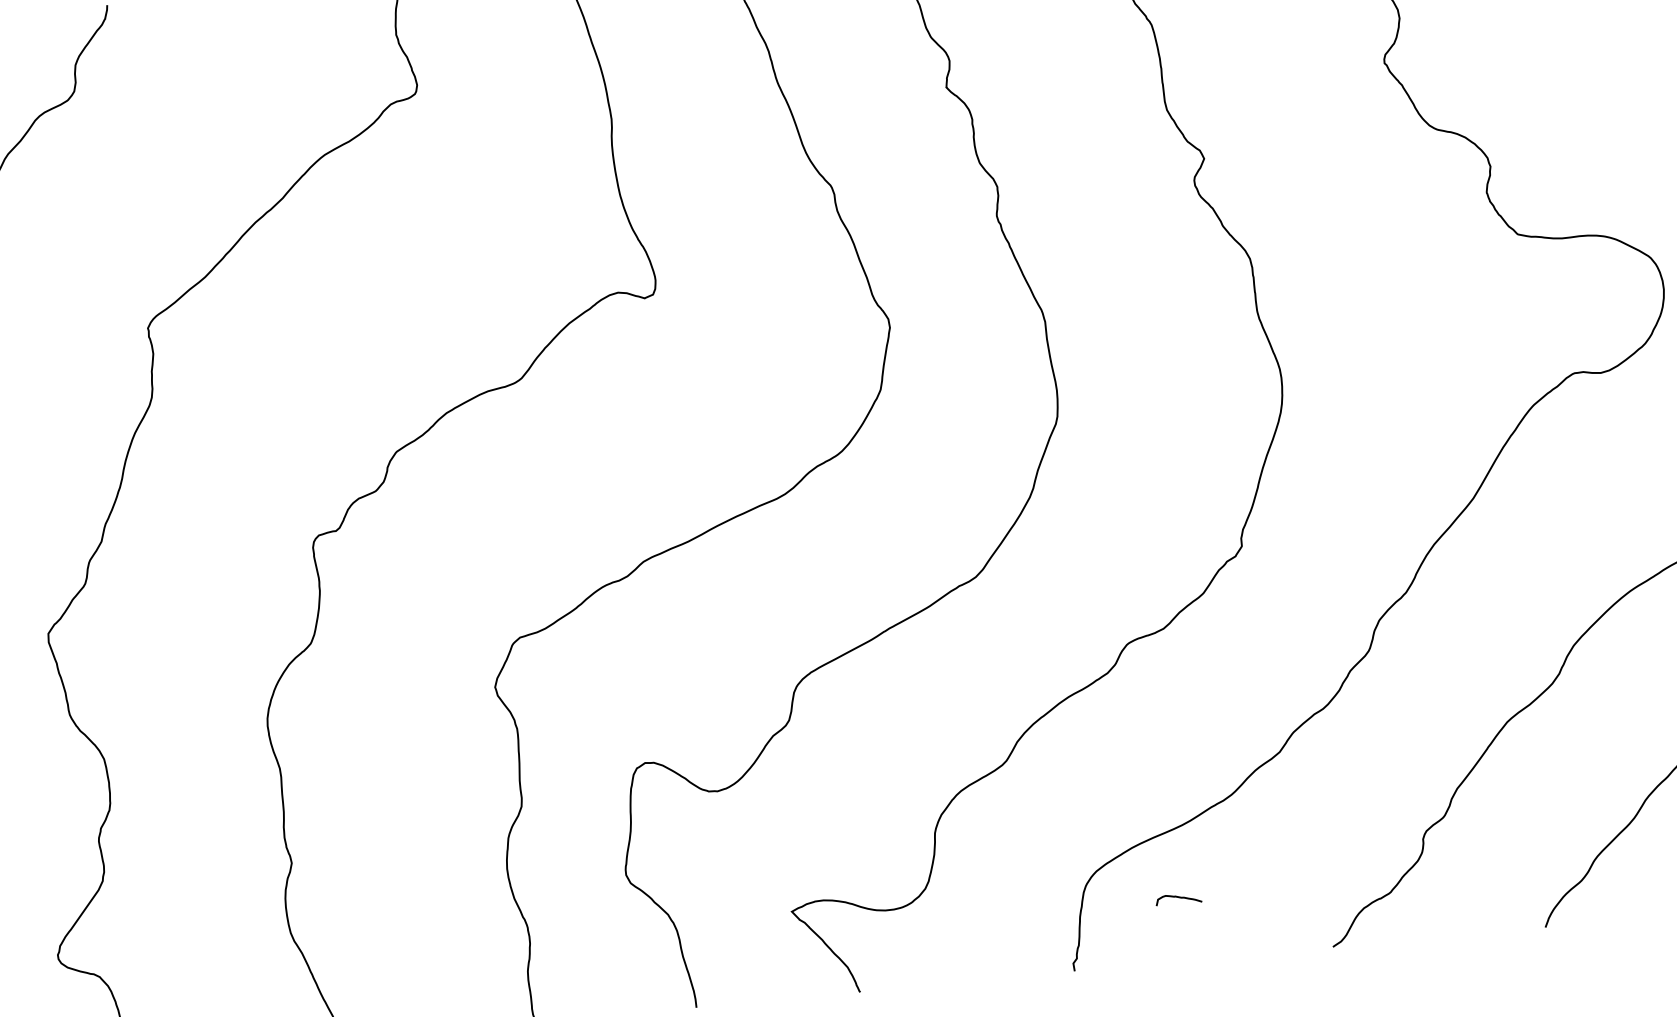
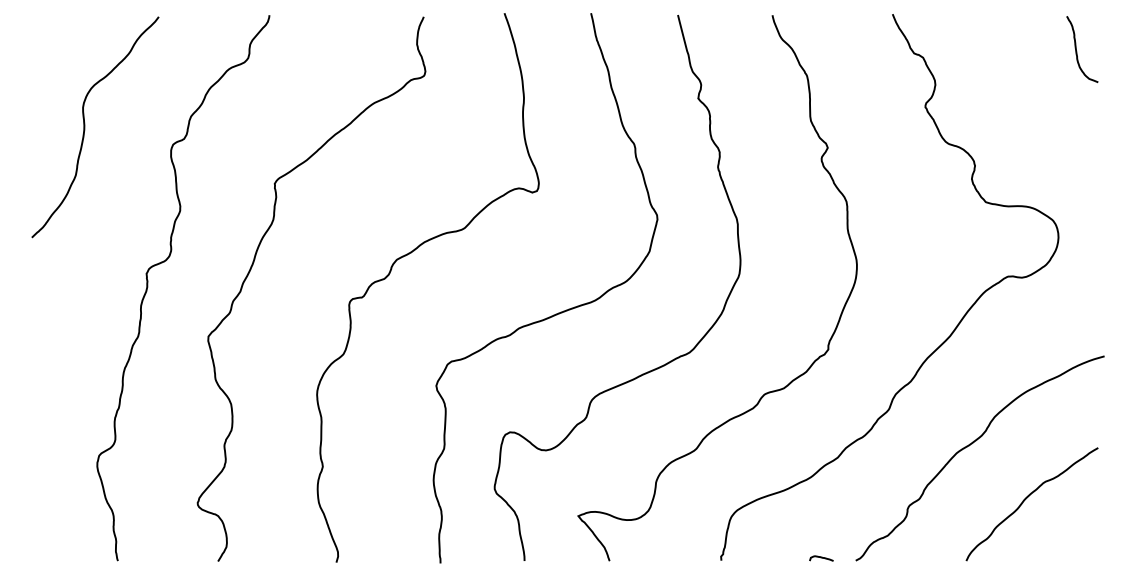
curve: (1178, 899) -> (821, 558), moved

